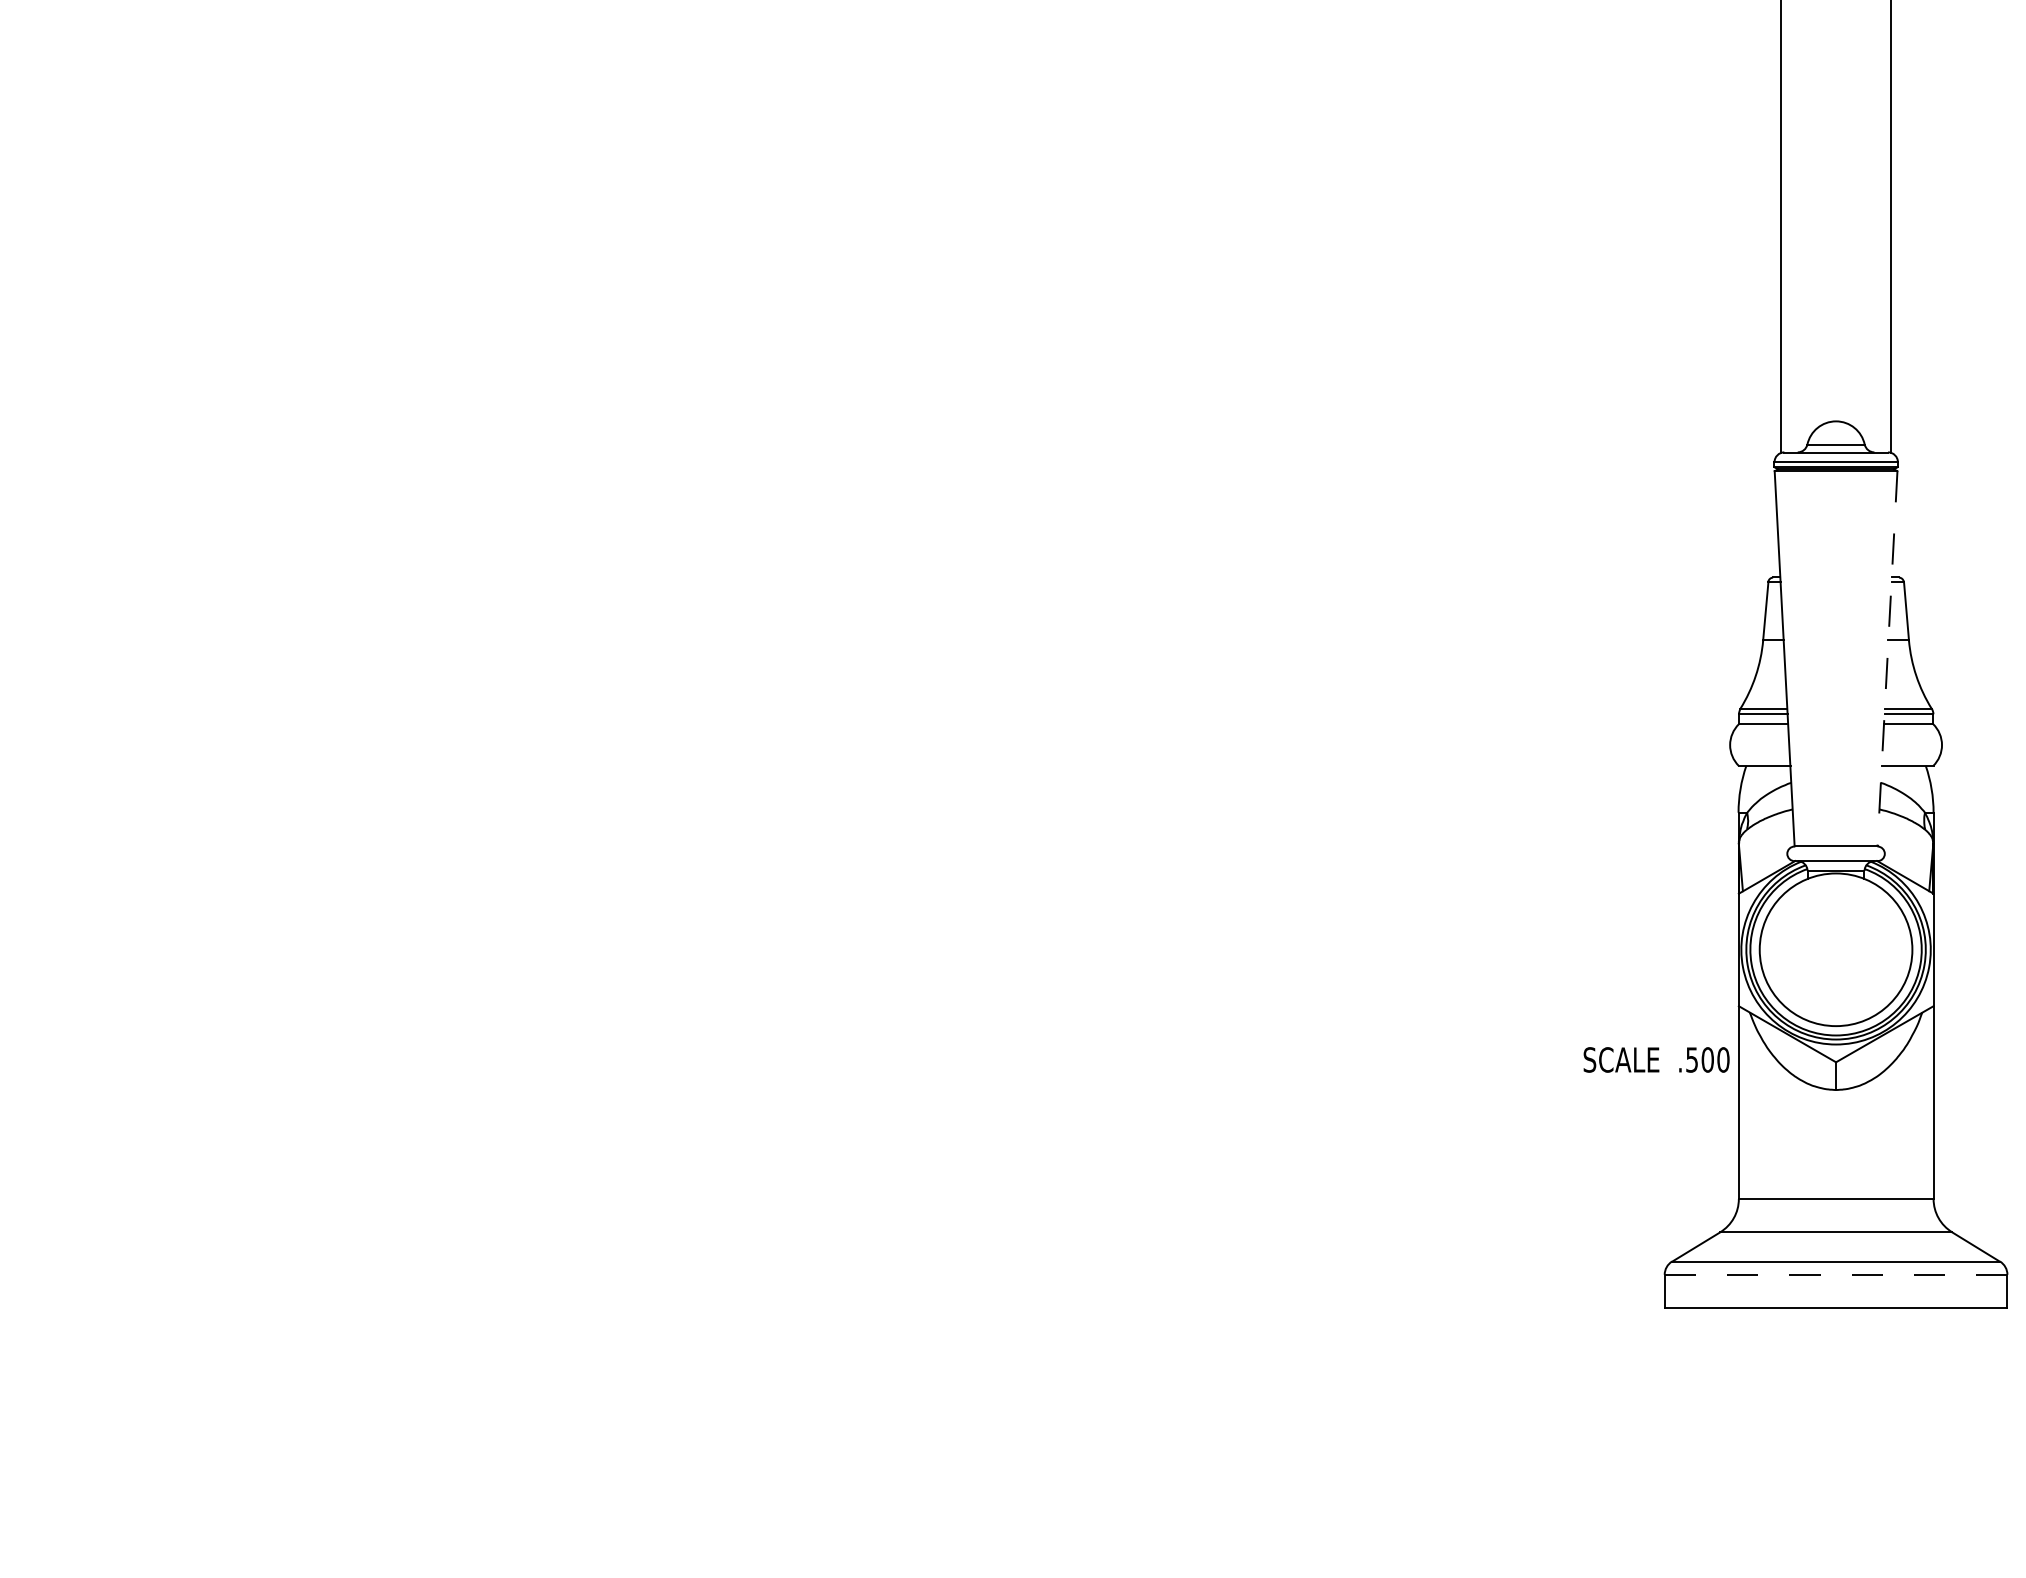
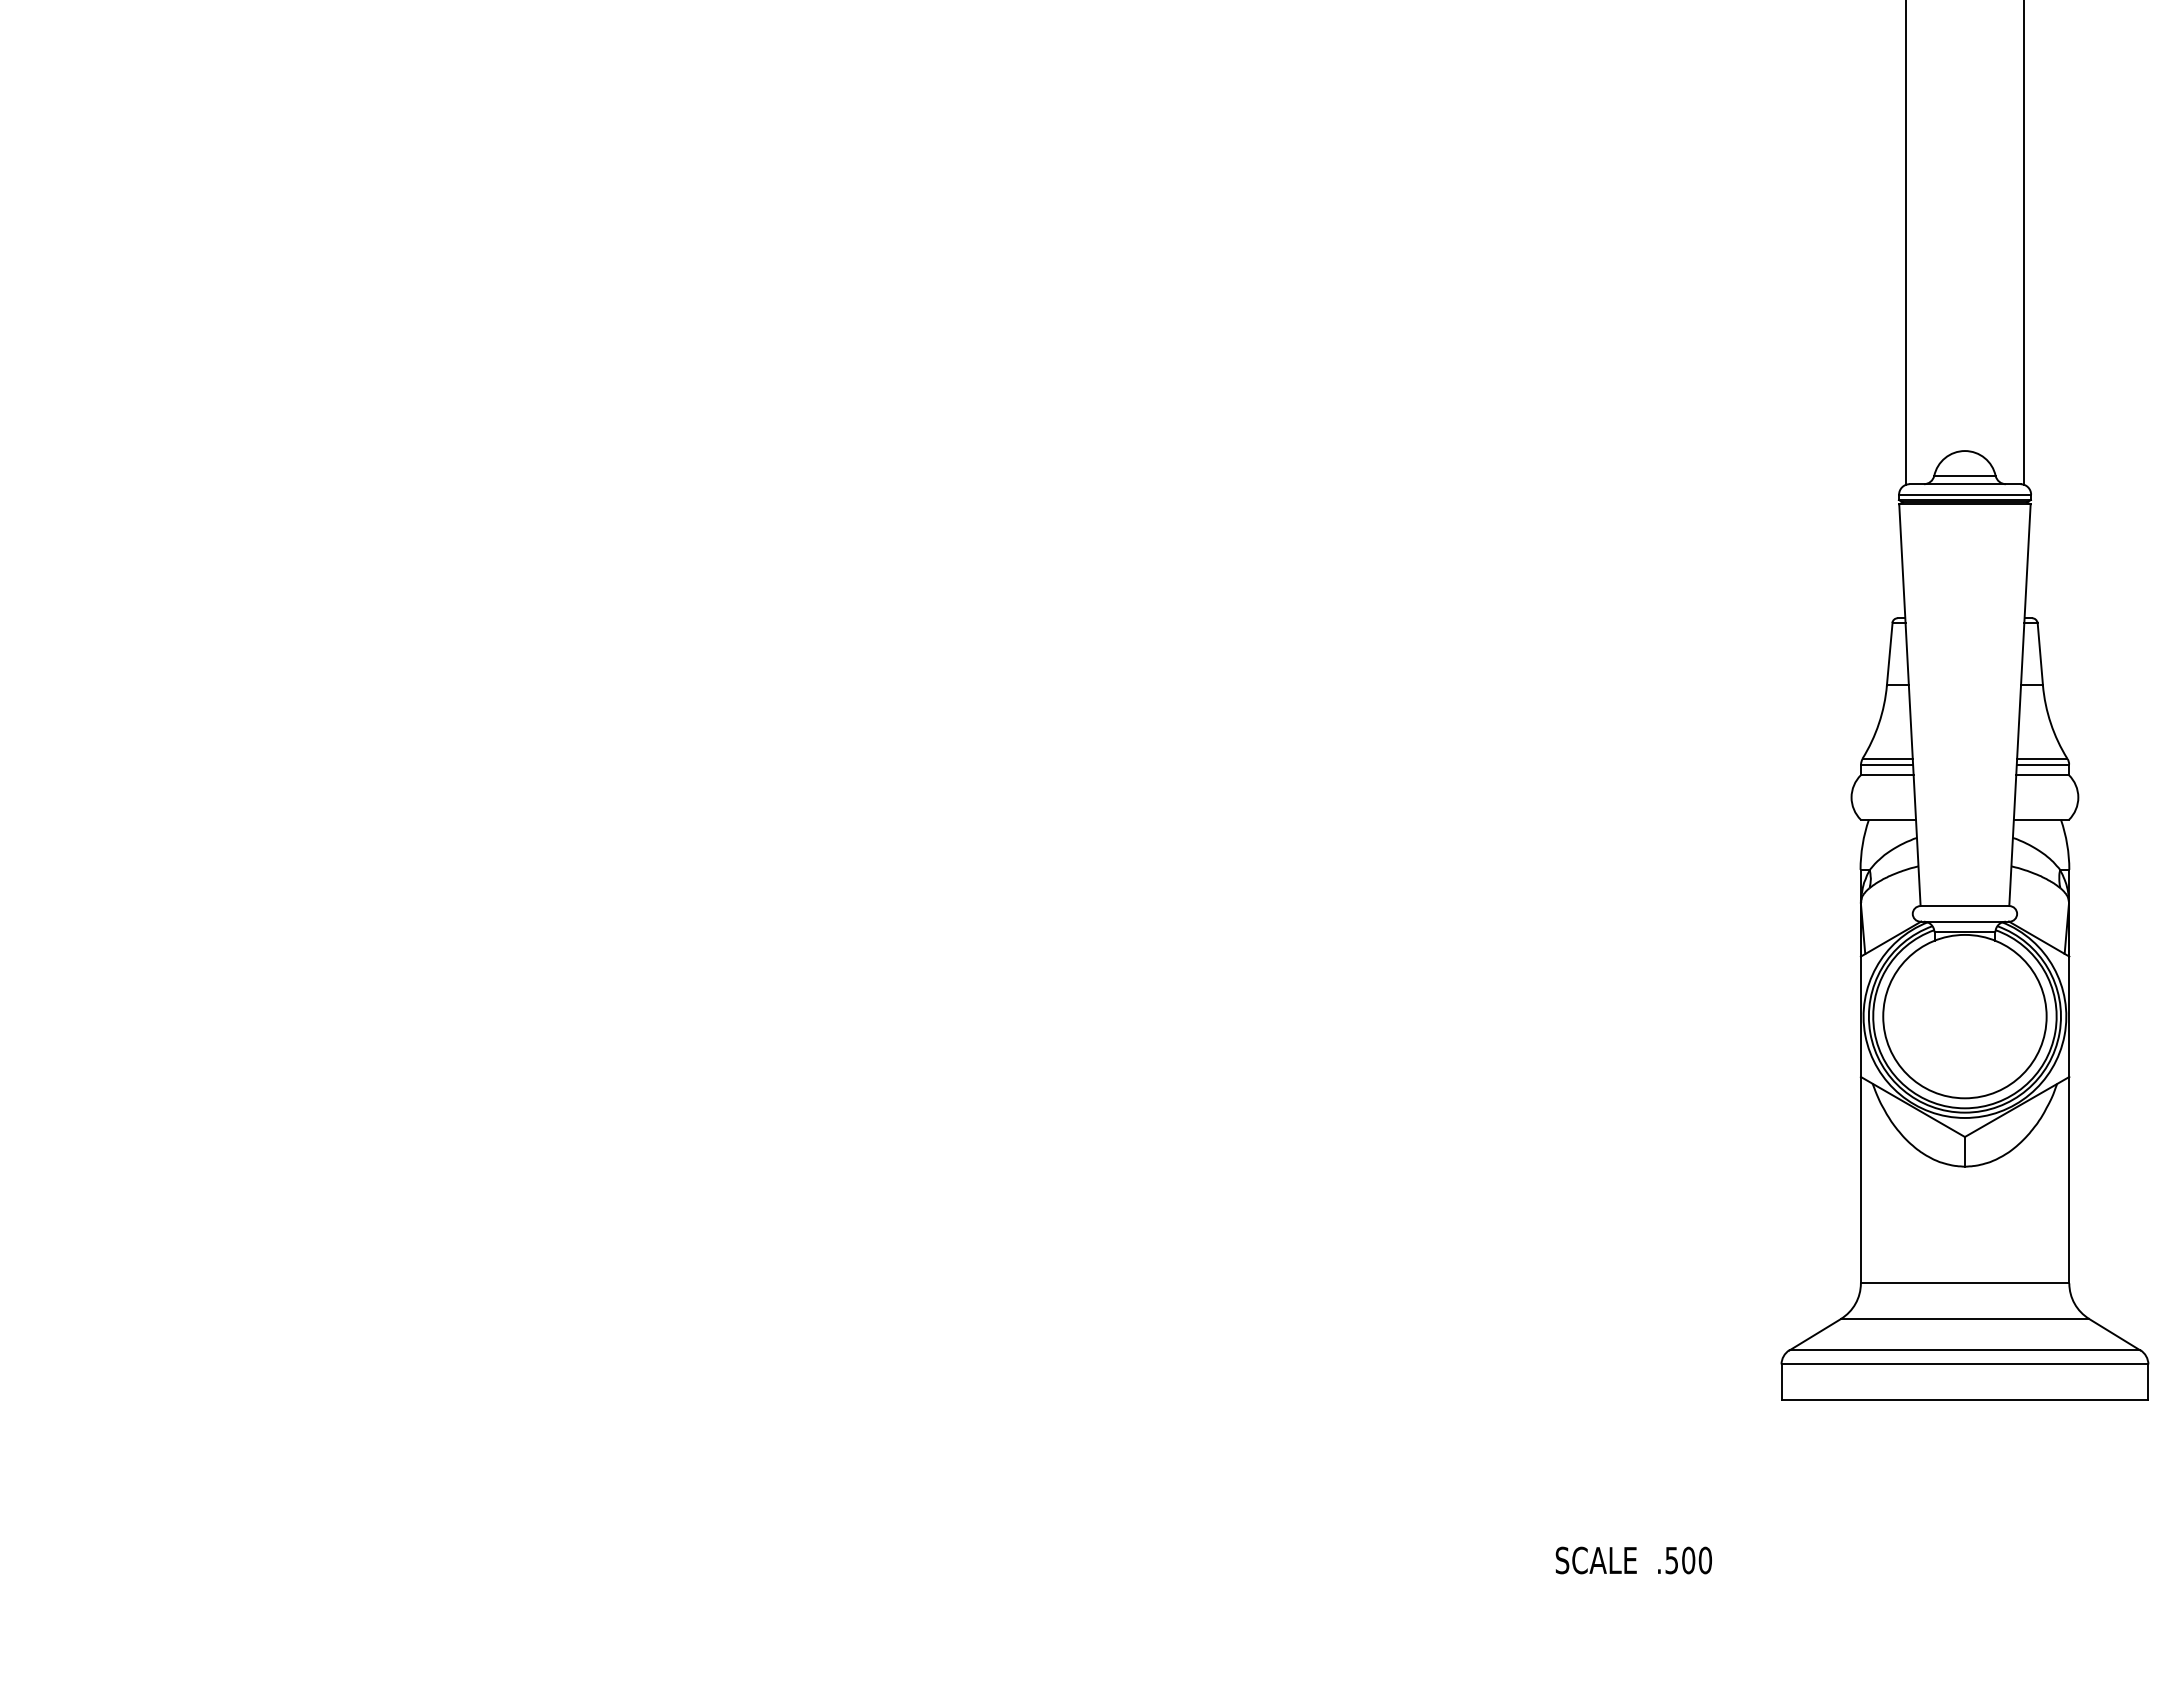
line: (1887, 659) -> (2019, 705), dashed -> solid
text: (1656, 1059) -> (1633, 1560), moved
line: (1836, 1274) -> (1965, 1364), dashed -> solid

